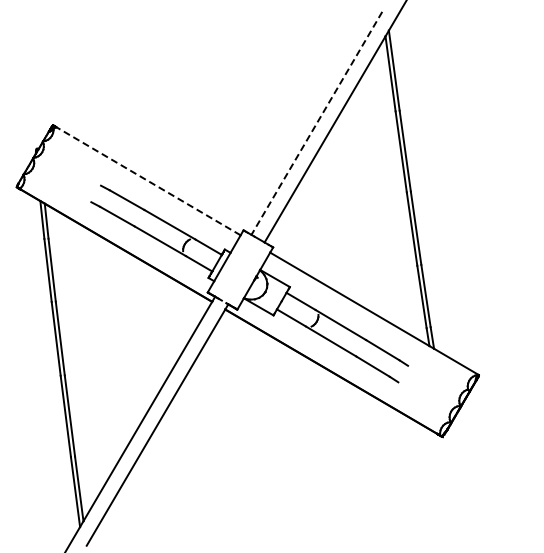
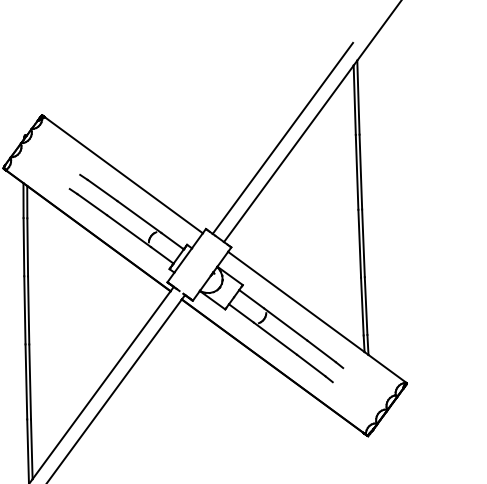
line: (316, 123) -> (282, 138), dashed -> solid
line: (148, 181) -> (123, 175), dashed -> solid

